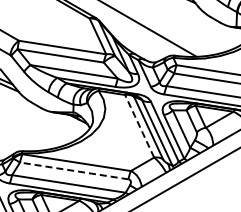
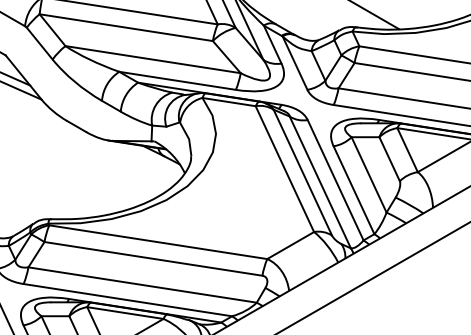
line: (139, 126) -> (284, 169), dashed -> solid
line: (74, 170) -> (153, 257), dashed -> solid

